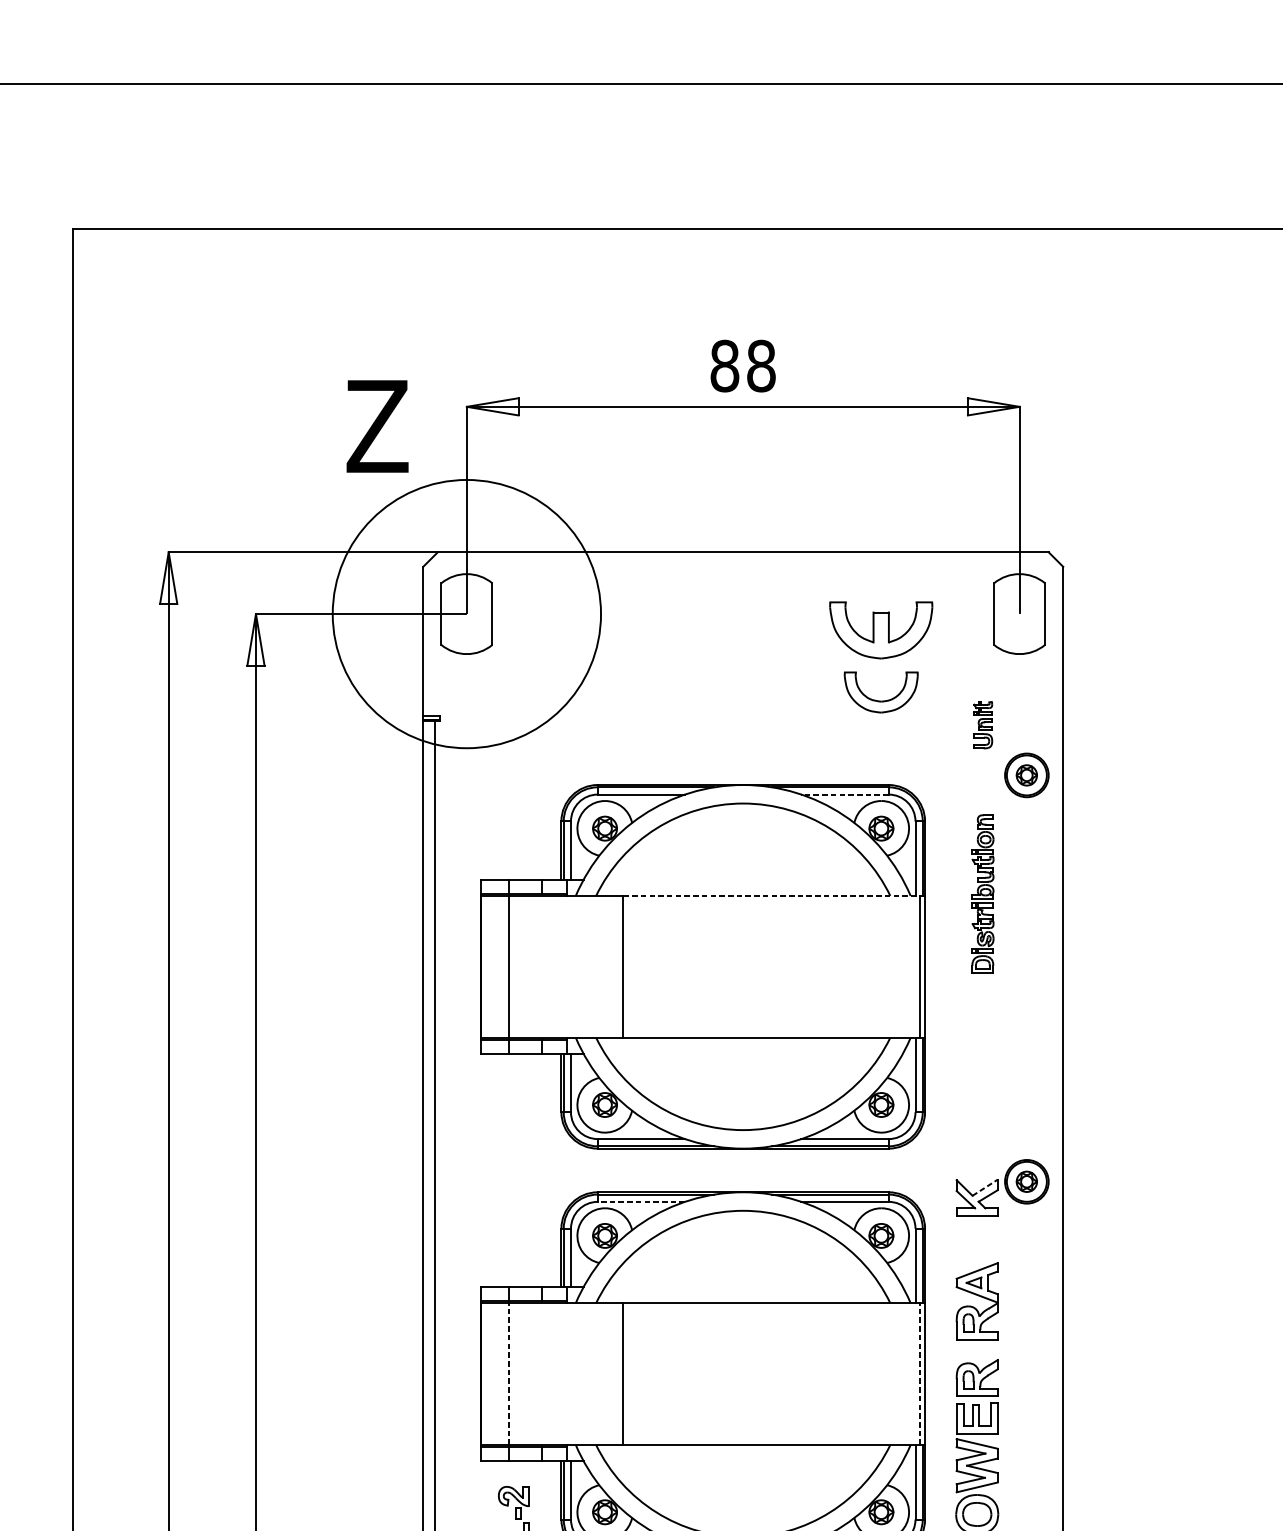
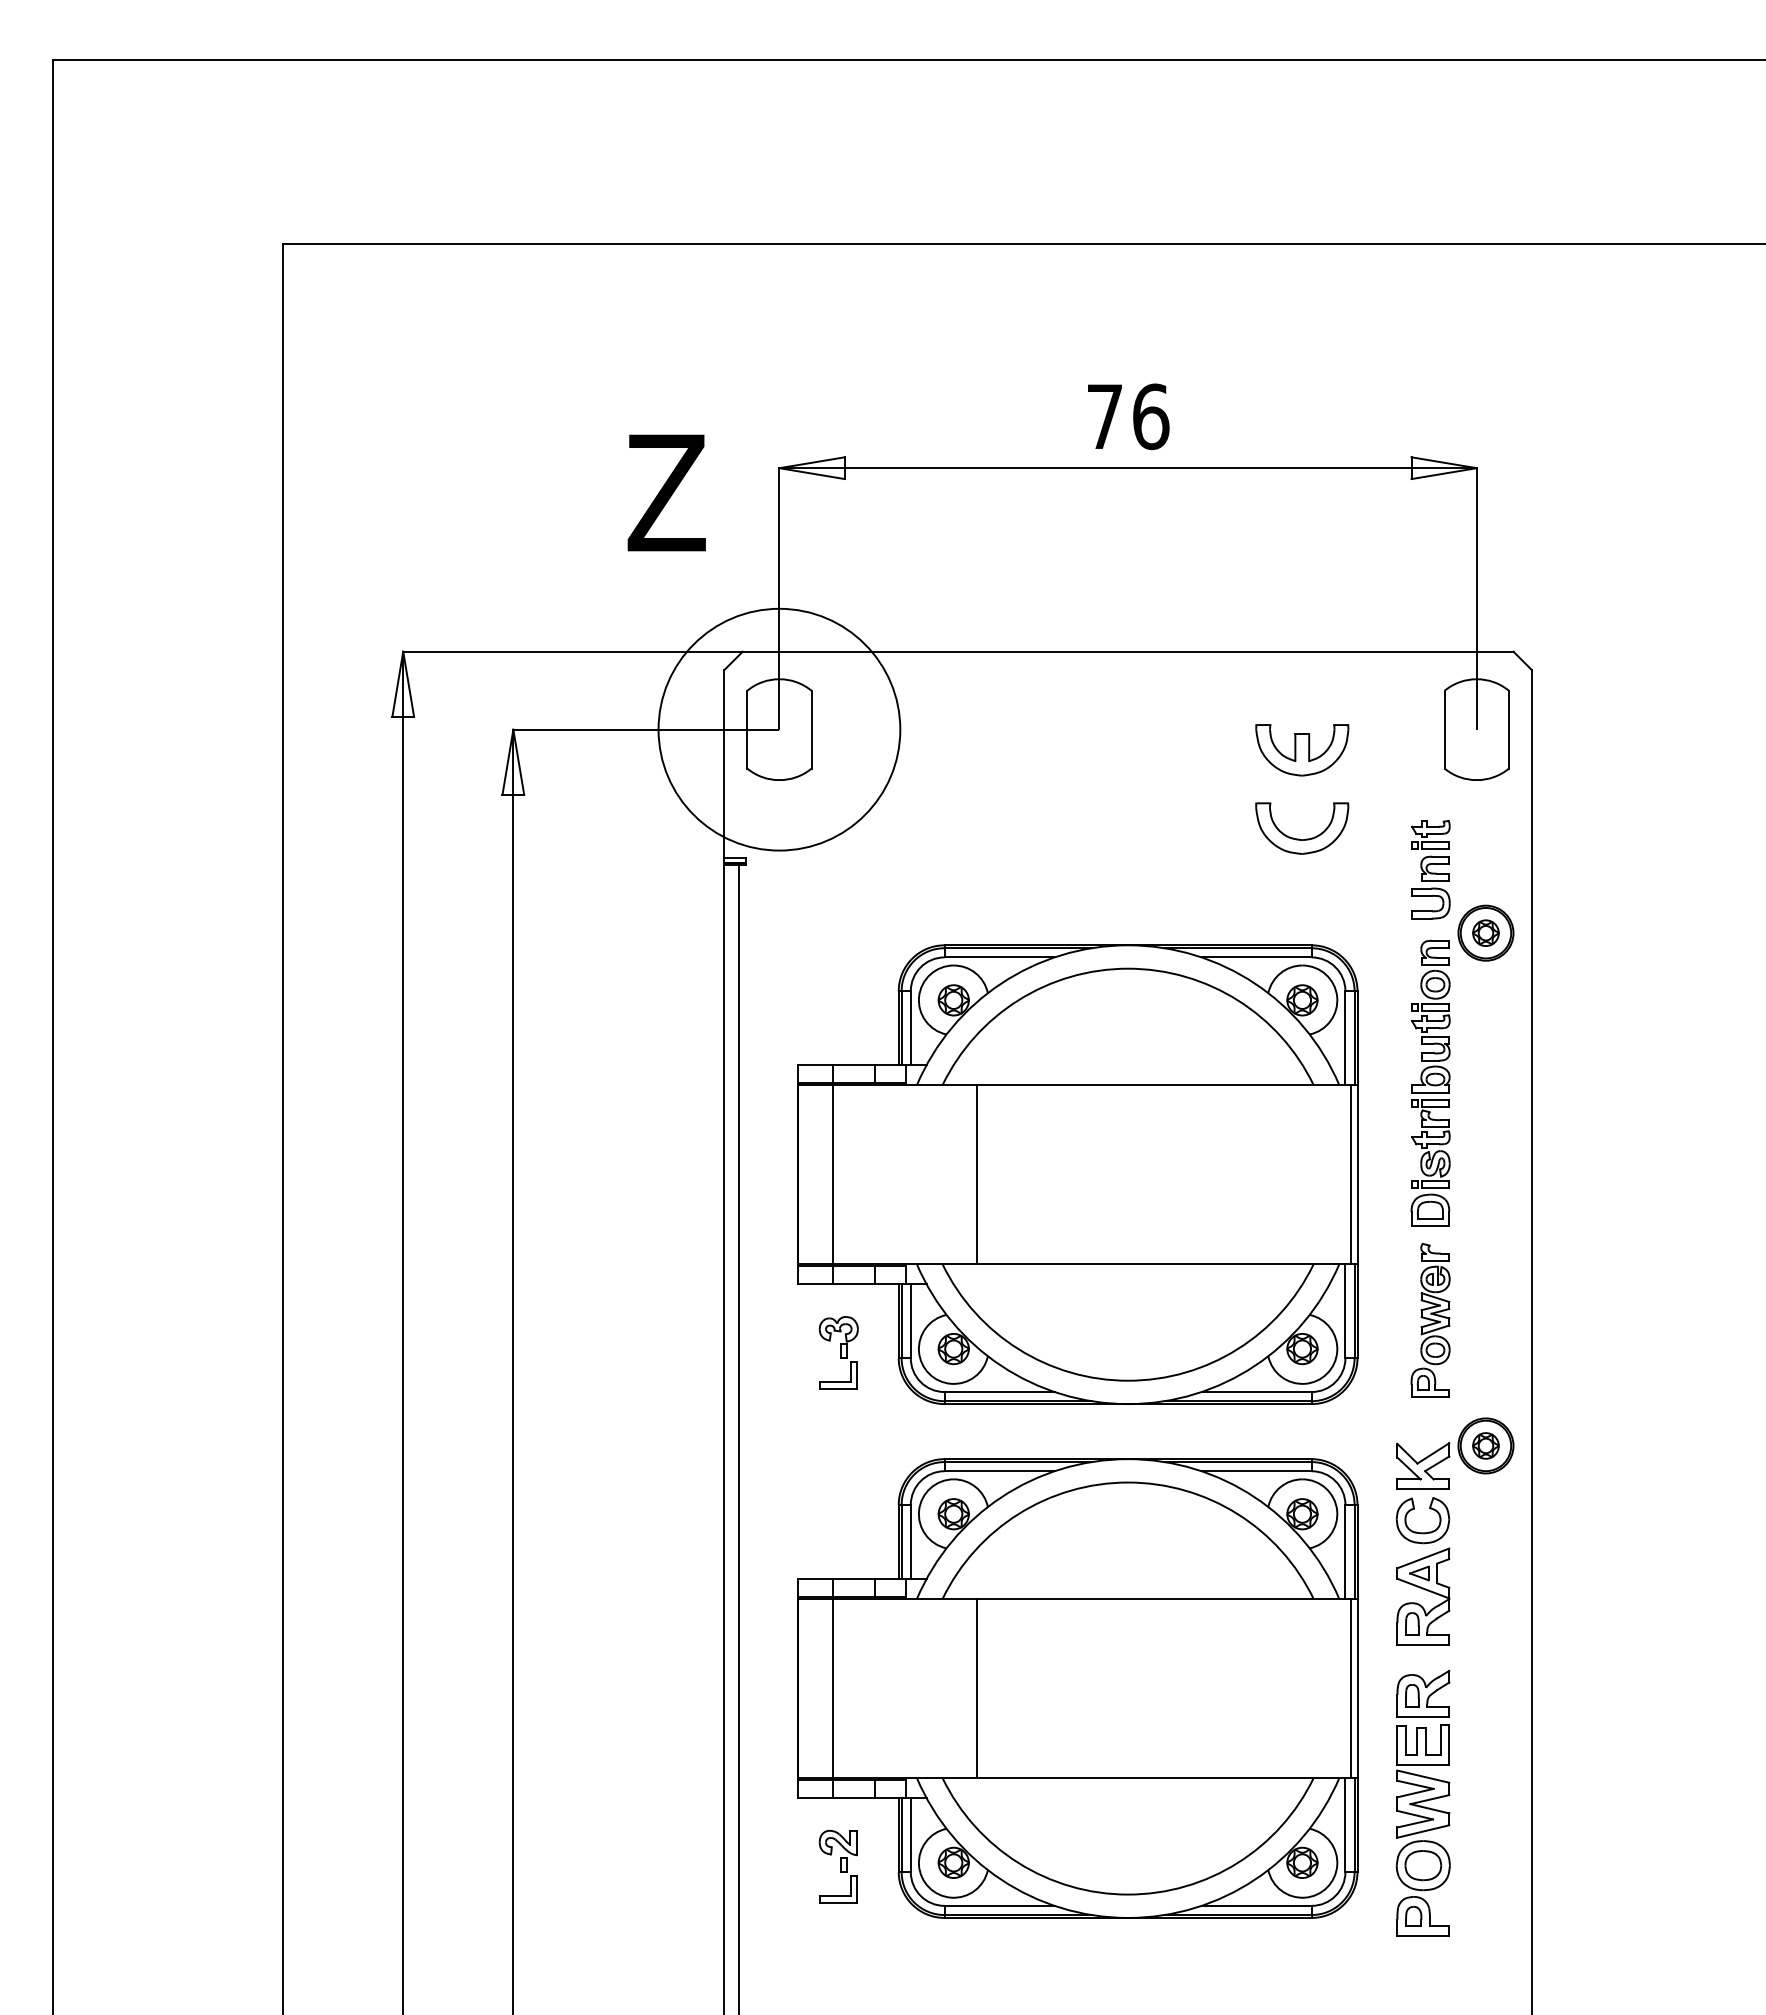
text: (743, 365) -> (1128, 416), 88 -> 76
circle: (466, 613) -> (779, 729), size x0.71
part: (881, 630) -> (1302, 750), size x0.71
part: (982, 724) -> (1430, 869), size x1.67
line: (845, 794) -> (1256, 957), dashed -> solid
part: (982, 893) -> (1430, 1082), size x1.43
line: (772, 896) -> (1164, 1085), dashed -> solid
part: (982, 1081) -> (1430, 1319), added
part: (513, 1107) -> (838, 1352), added
line: (985, 1187) -> (1433, 1453), dashed -> solid
line: (641, 1202) -> (999, 1471), dashed -> solid
part: (976, 1250) -> (1422, 1532), added
line: (509, 1374) -> (833, 1688), dashed -> solid
line: (920, 1374) -> (1351, 1688), dashed -> solid

